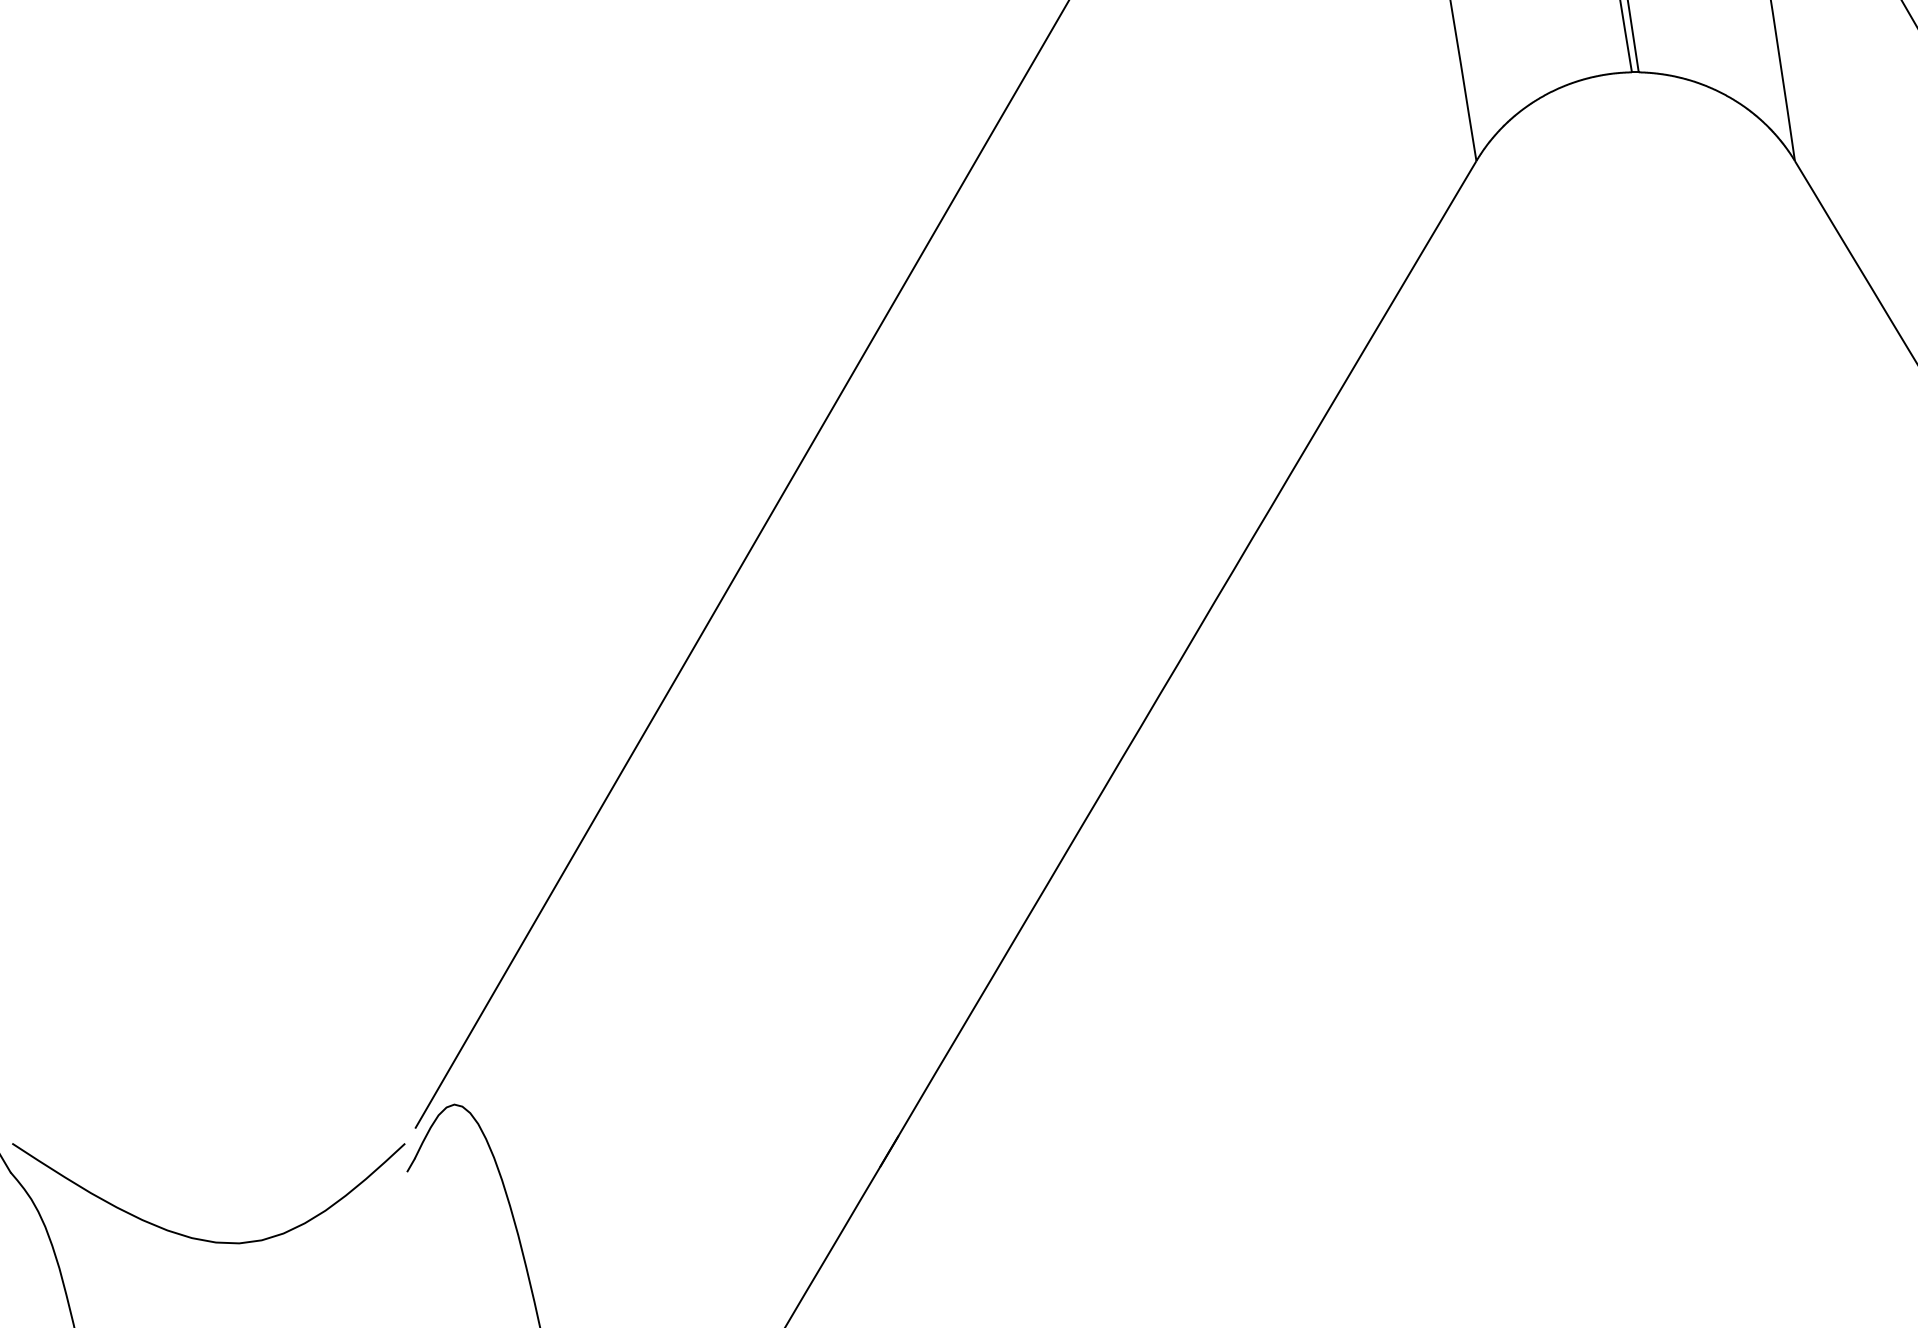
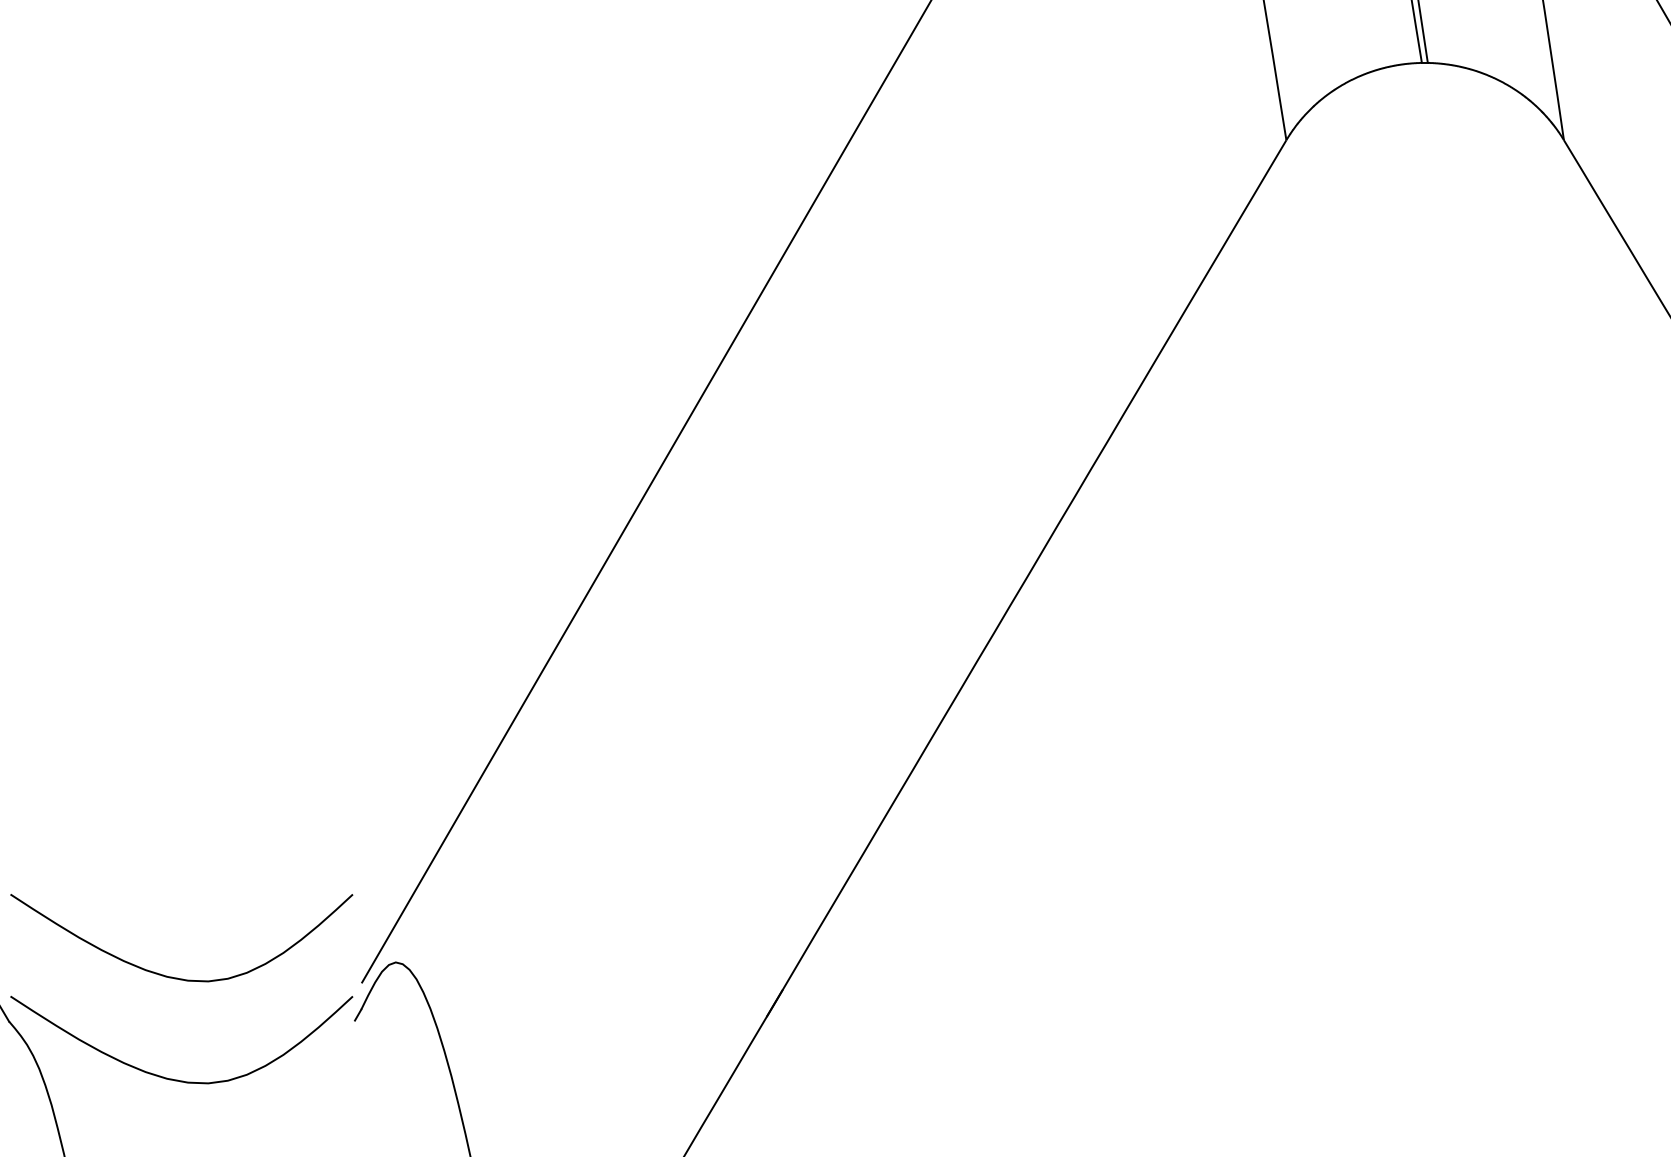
curve: (200, 1121) -> (174, 977), added

